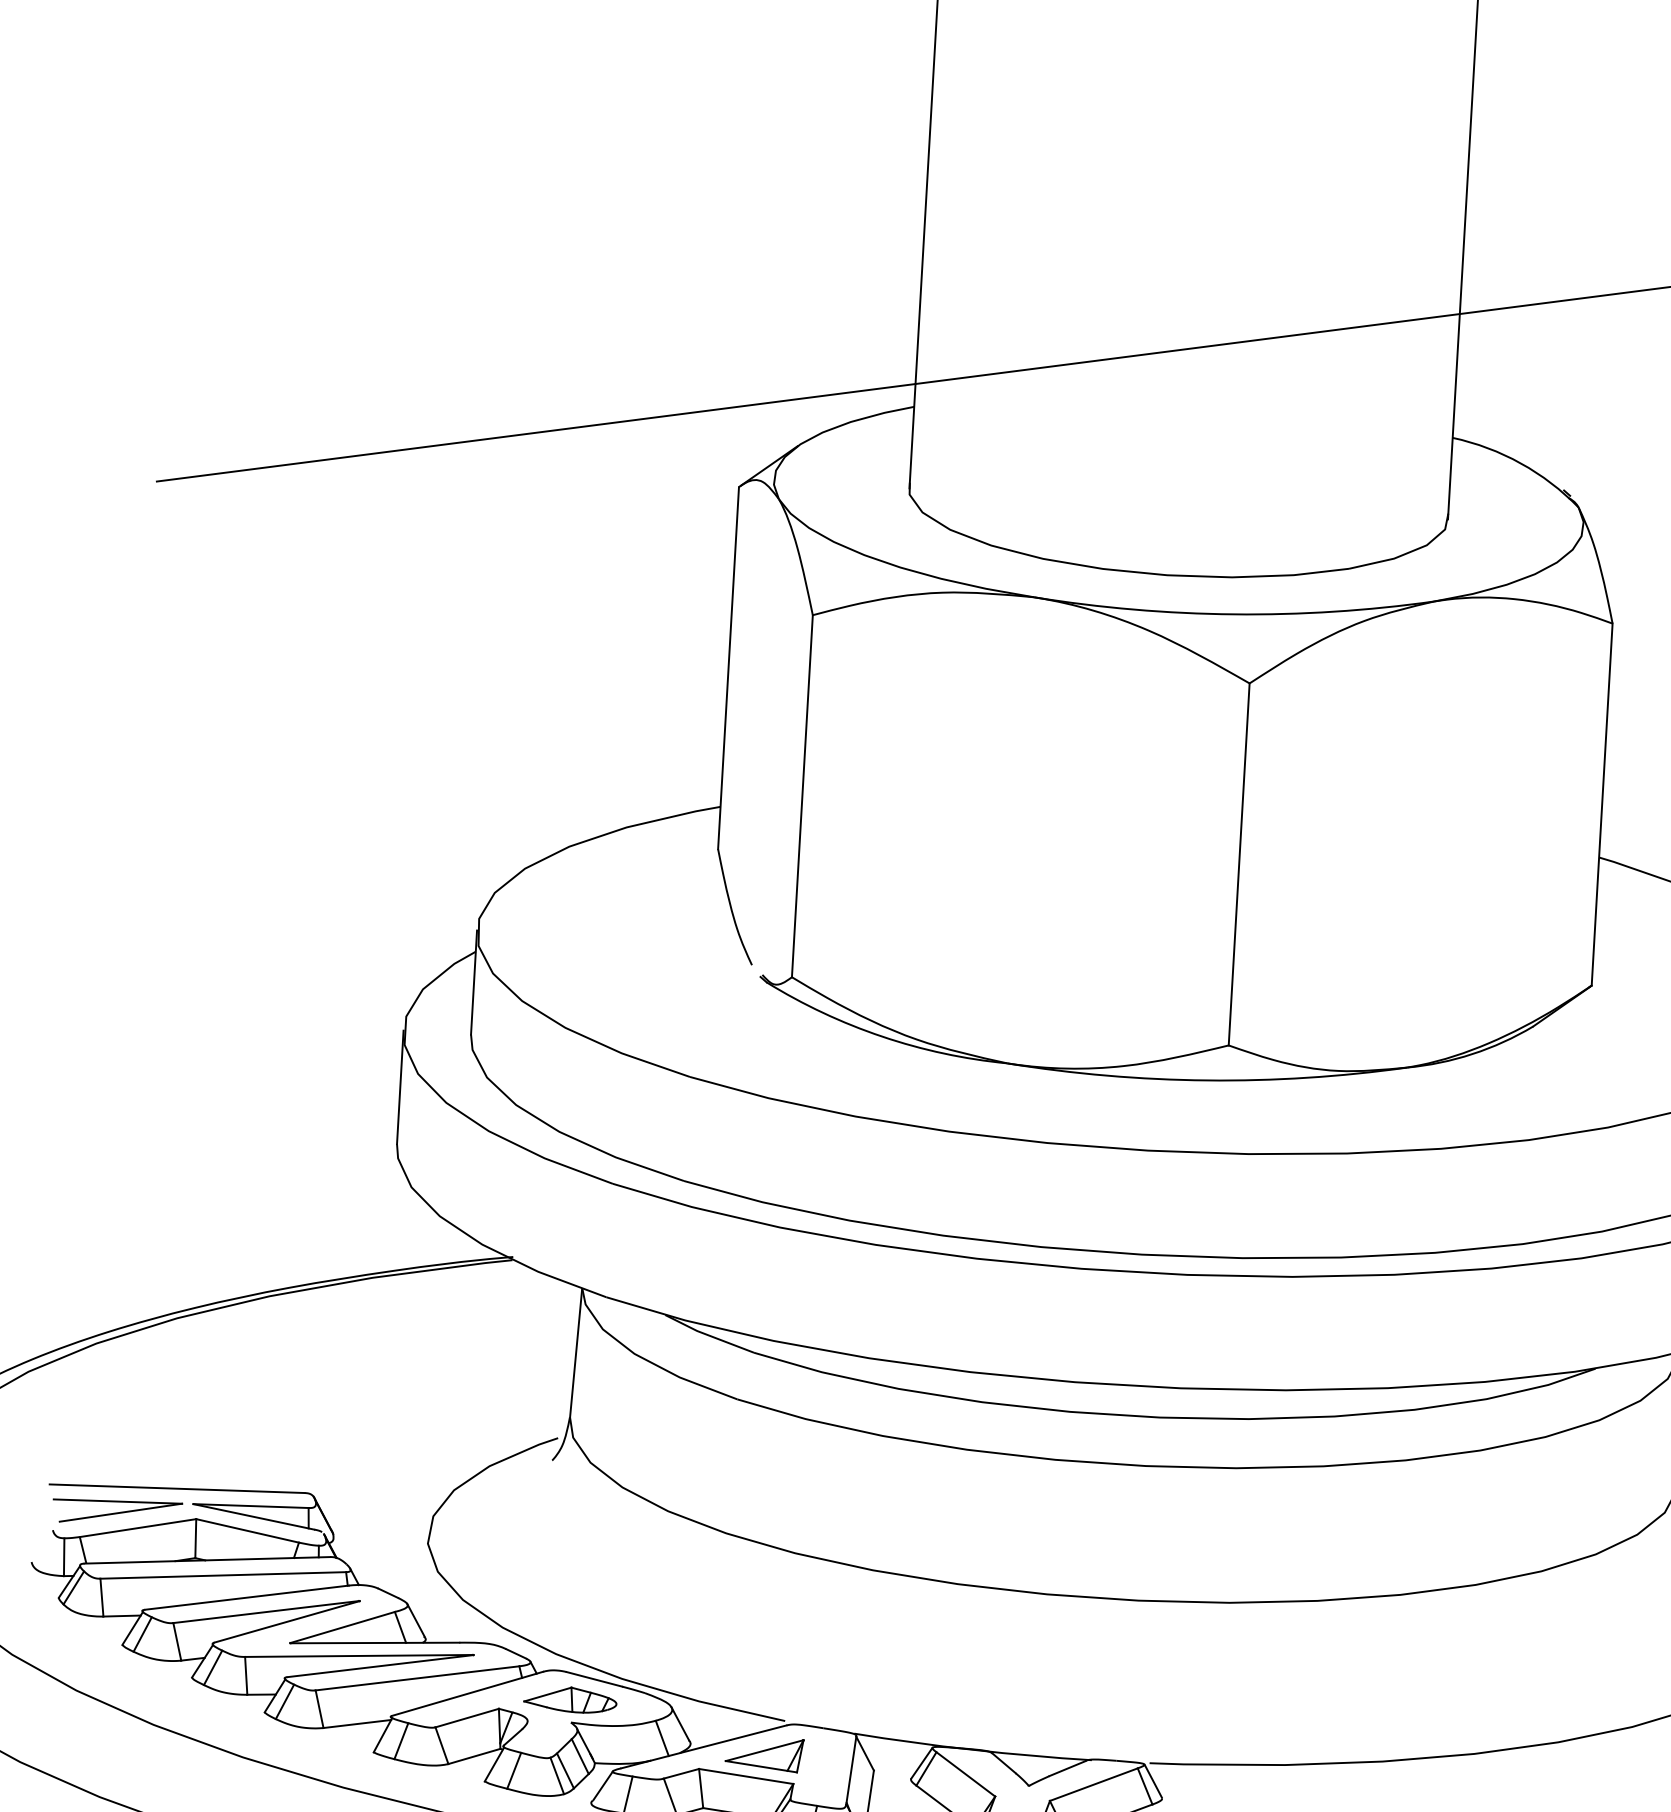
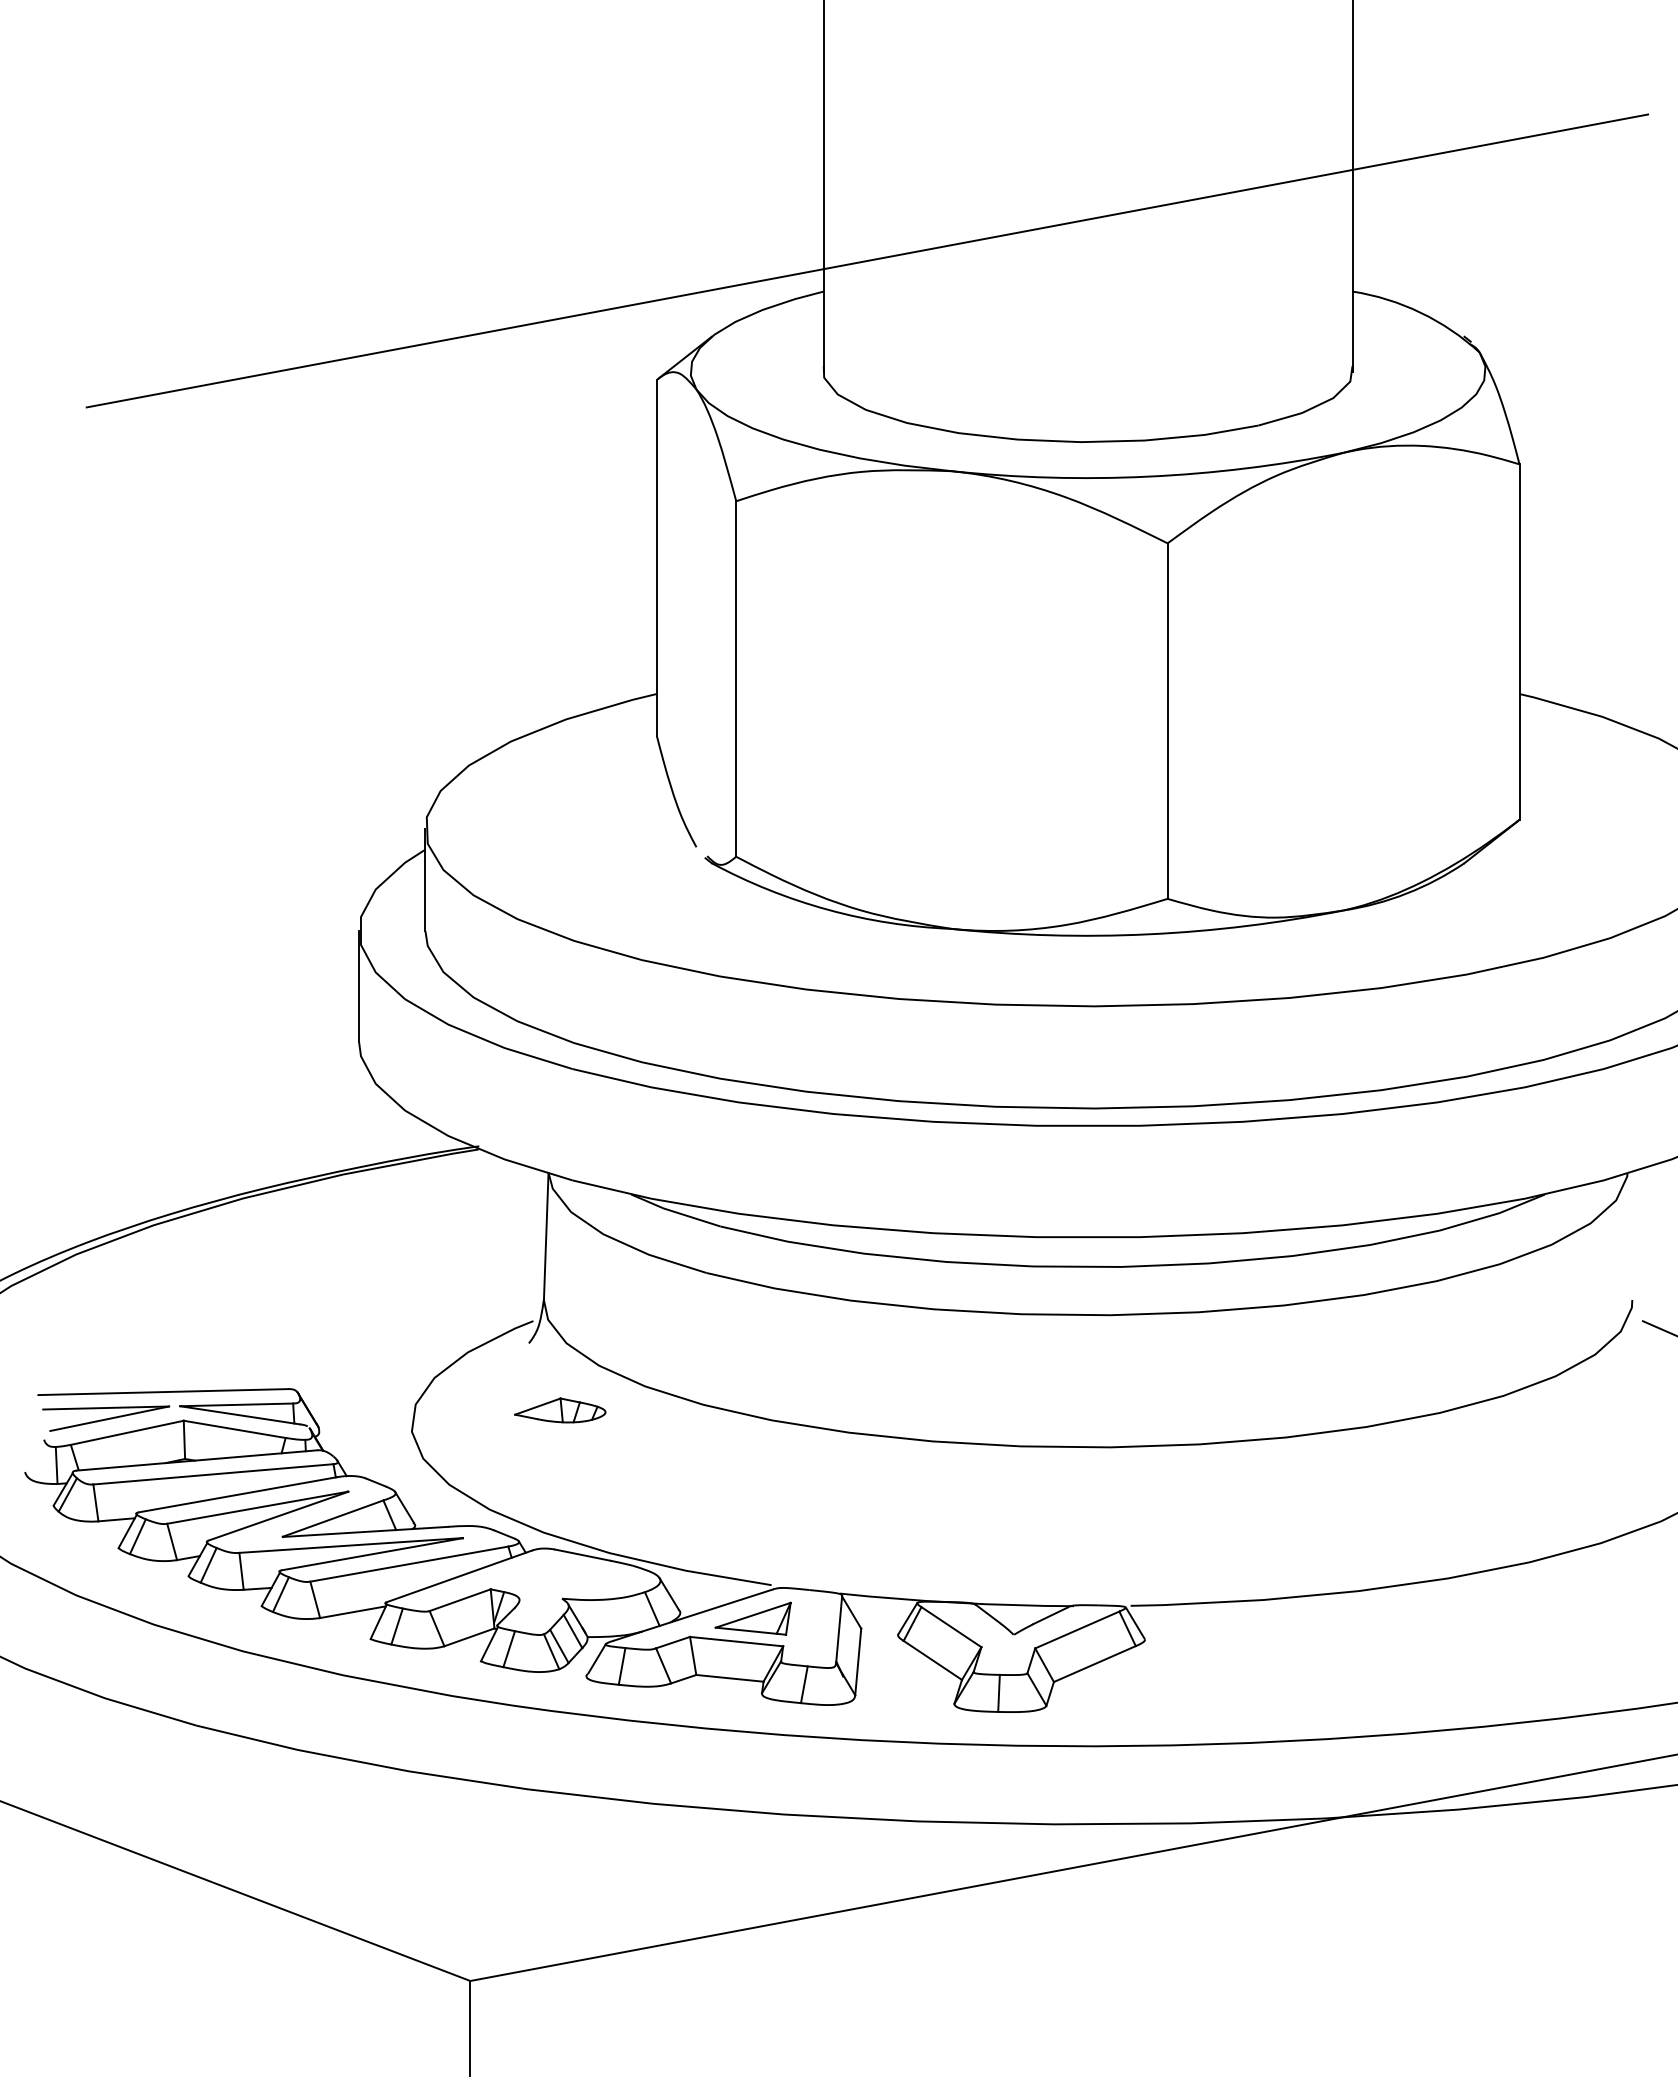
part: (570, 1699) -> (560, 1410), moved

